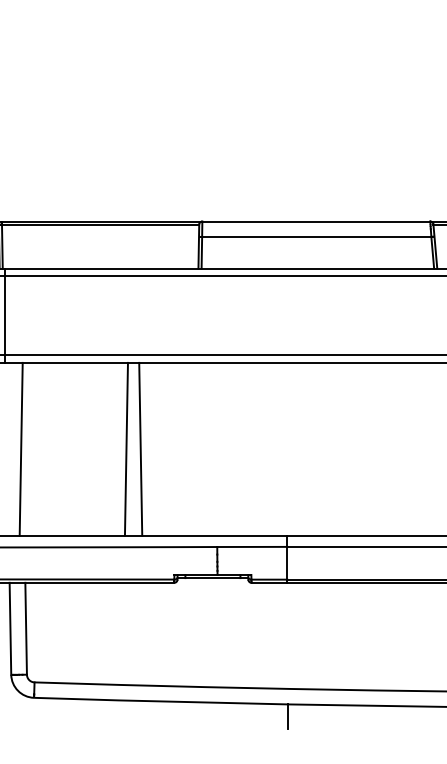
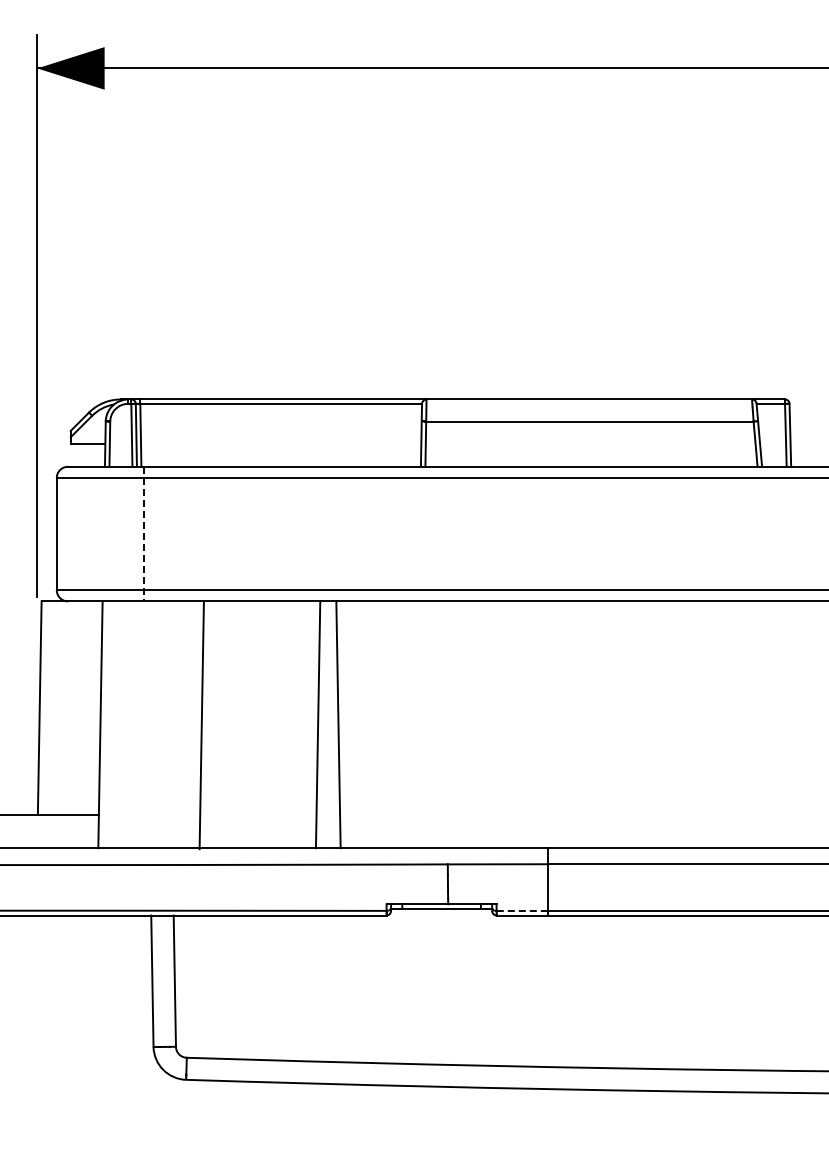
line: (4, 316) -> (144, 534), solid -> dashed
line: (21, 449) -> (201, 725), moved
line: (269, 579) -> (522, 911), solid -> dashed
line: (287, 716) -> (548, 1106), removed

